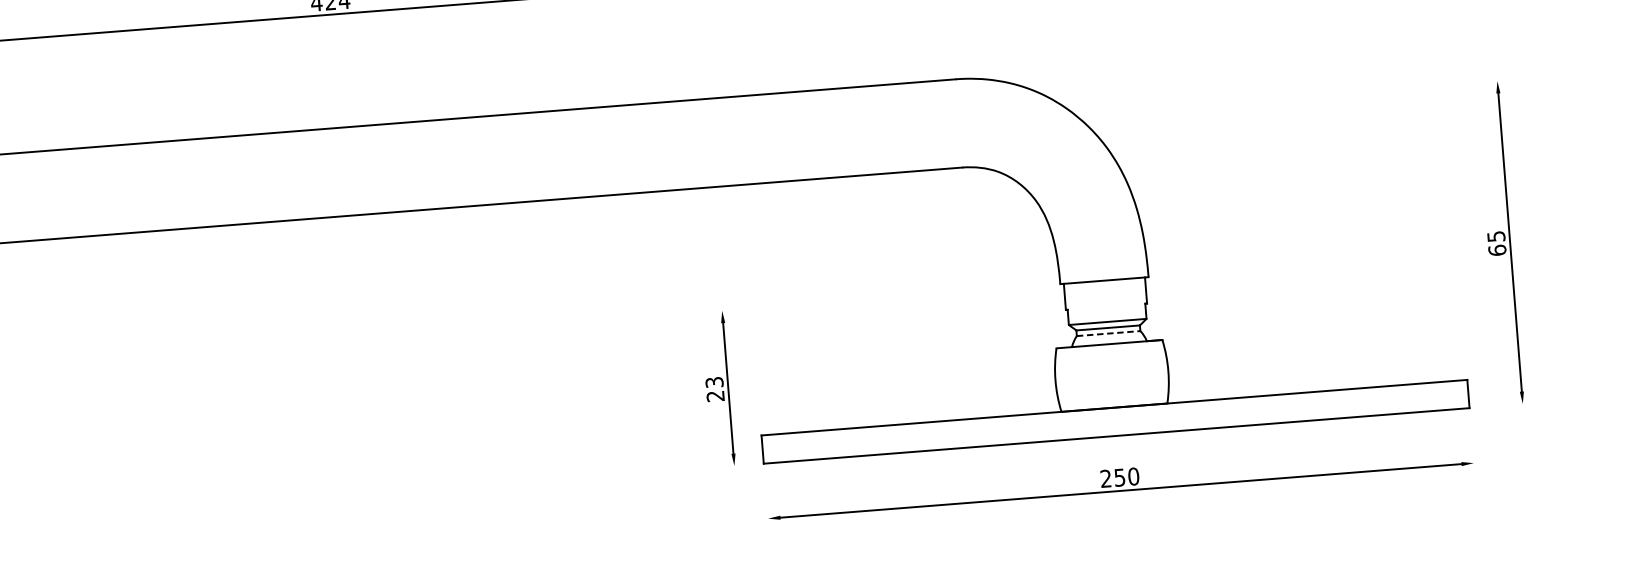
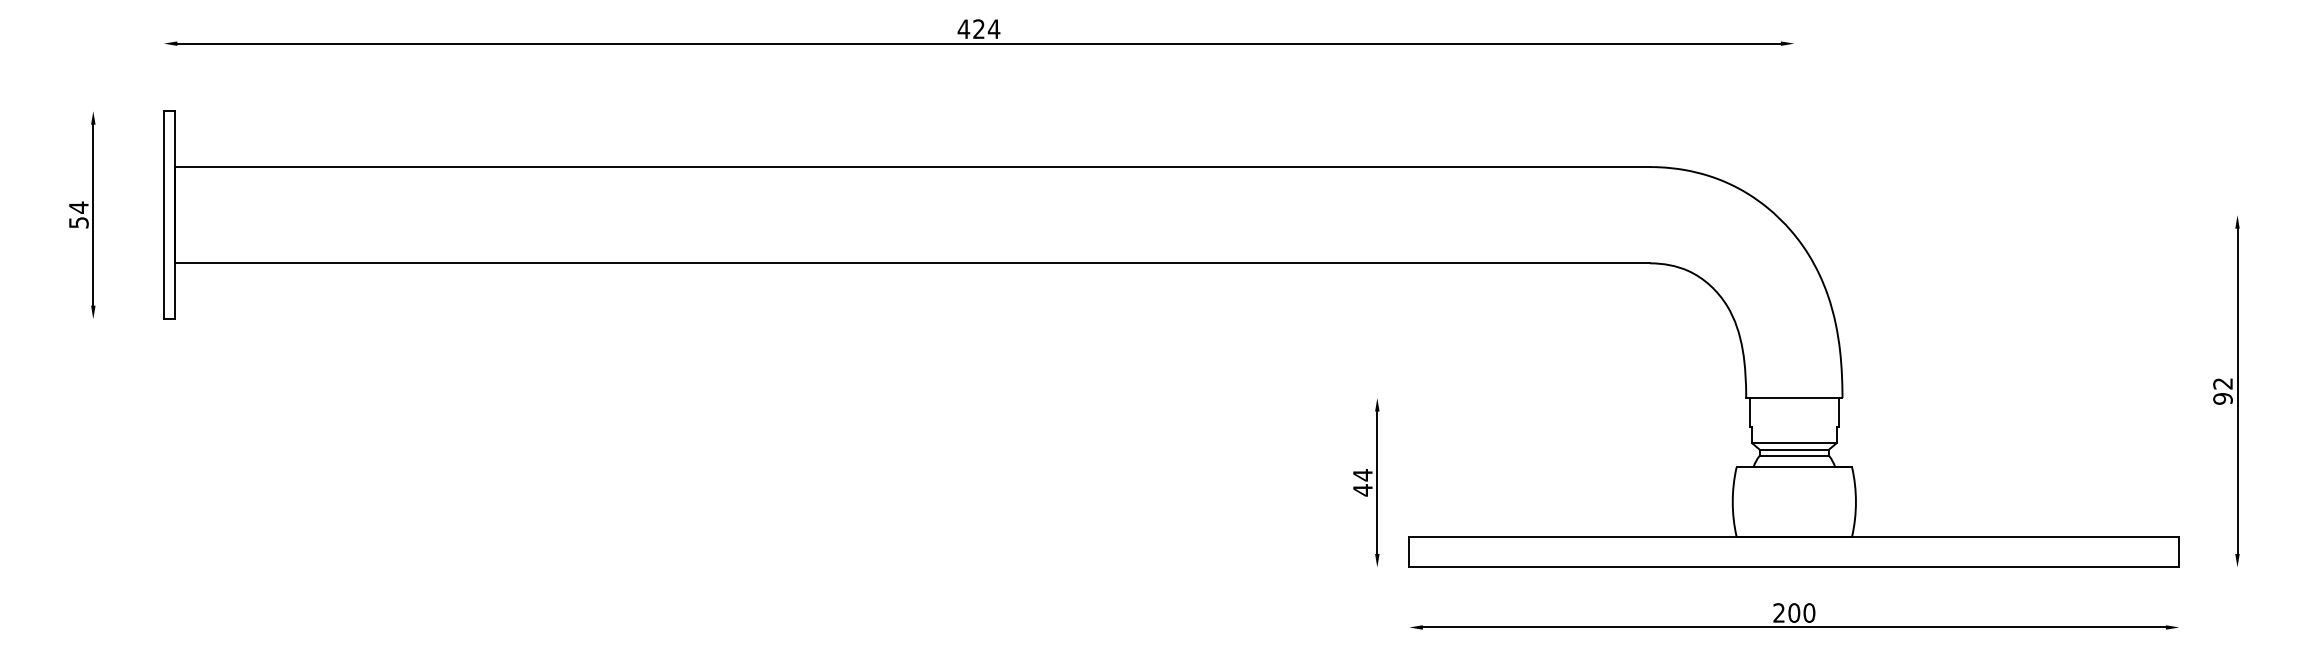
text: (1496, 243) -> (2222, 391), 65 -> 92
line: (1108, 333) -> (1794, 455), dashed -> solid
text: (714, 389) -> (1362, 482), 23 -> 44
text: (1120, 477) -> (1794, 612), 250 -> 200

